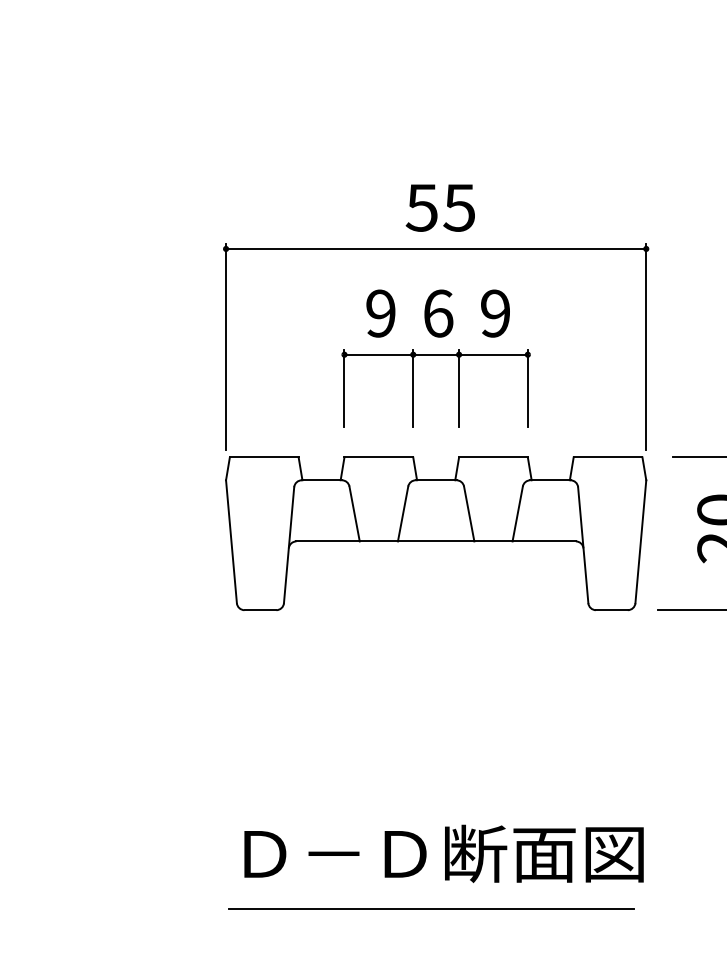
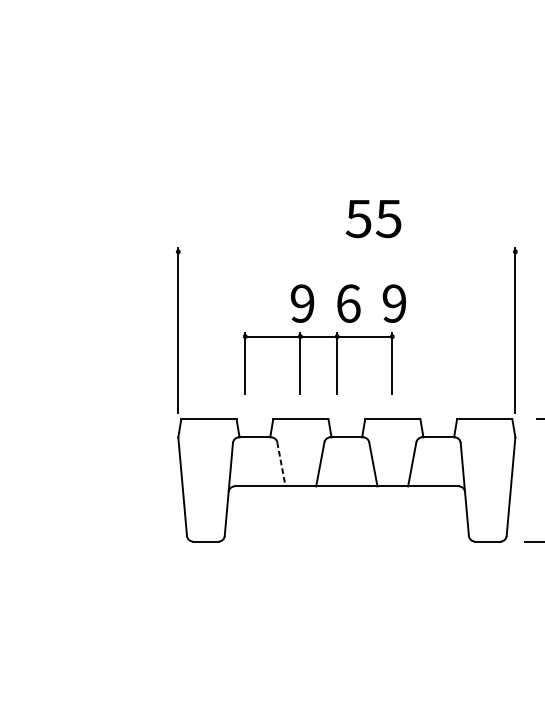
text: (439, 207) -> (372, 218), moved
line: (436, 248) -> (347, 251), removed
part: (413, 388) -> (300, 363), moved
line: (354, 513) -> (281, 463), solid -> dashed

